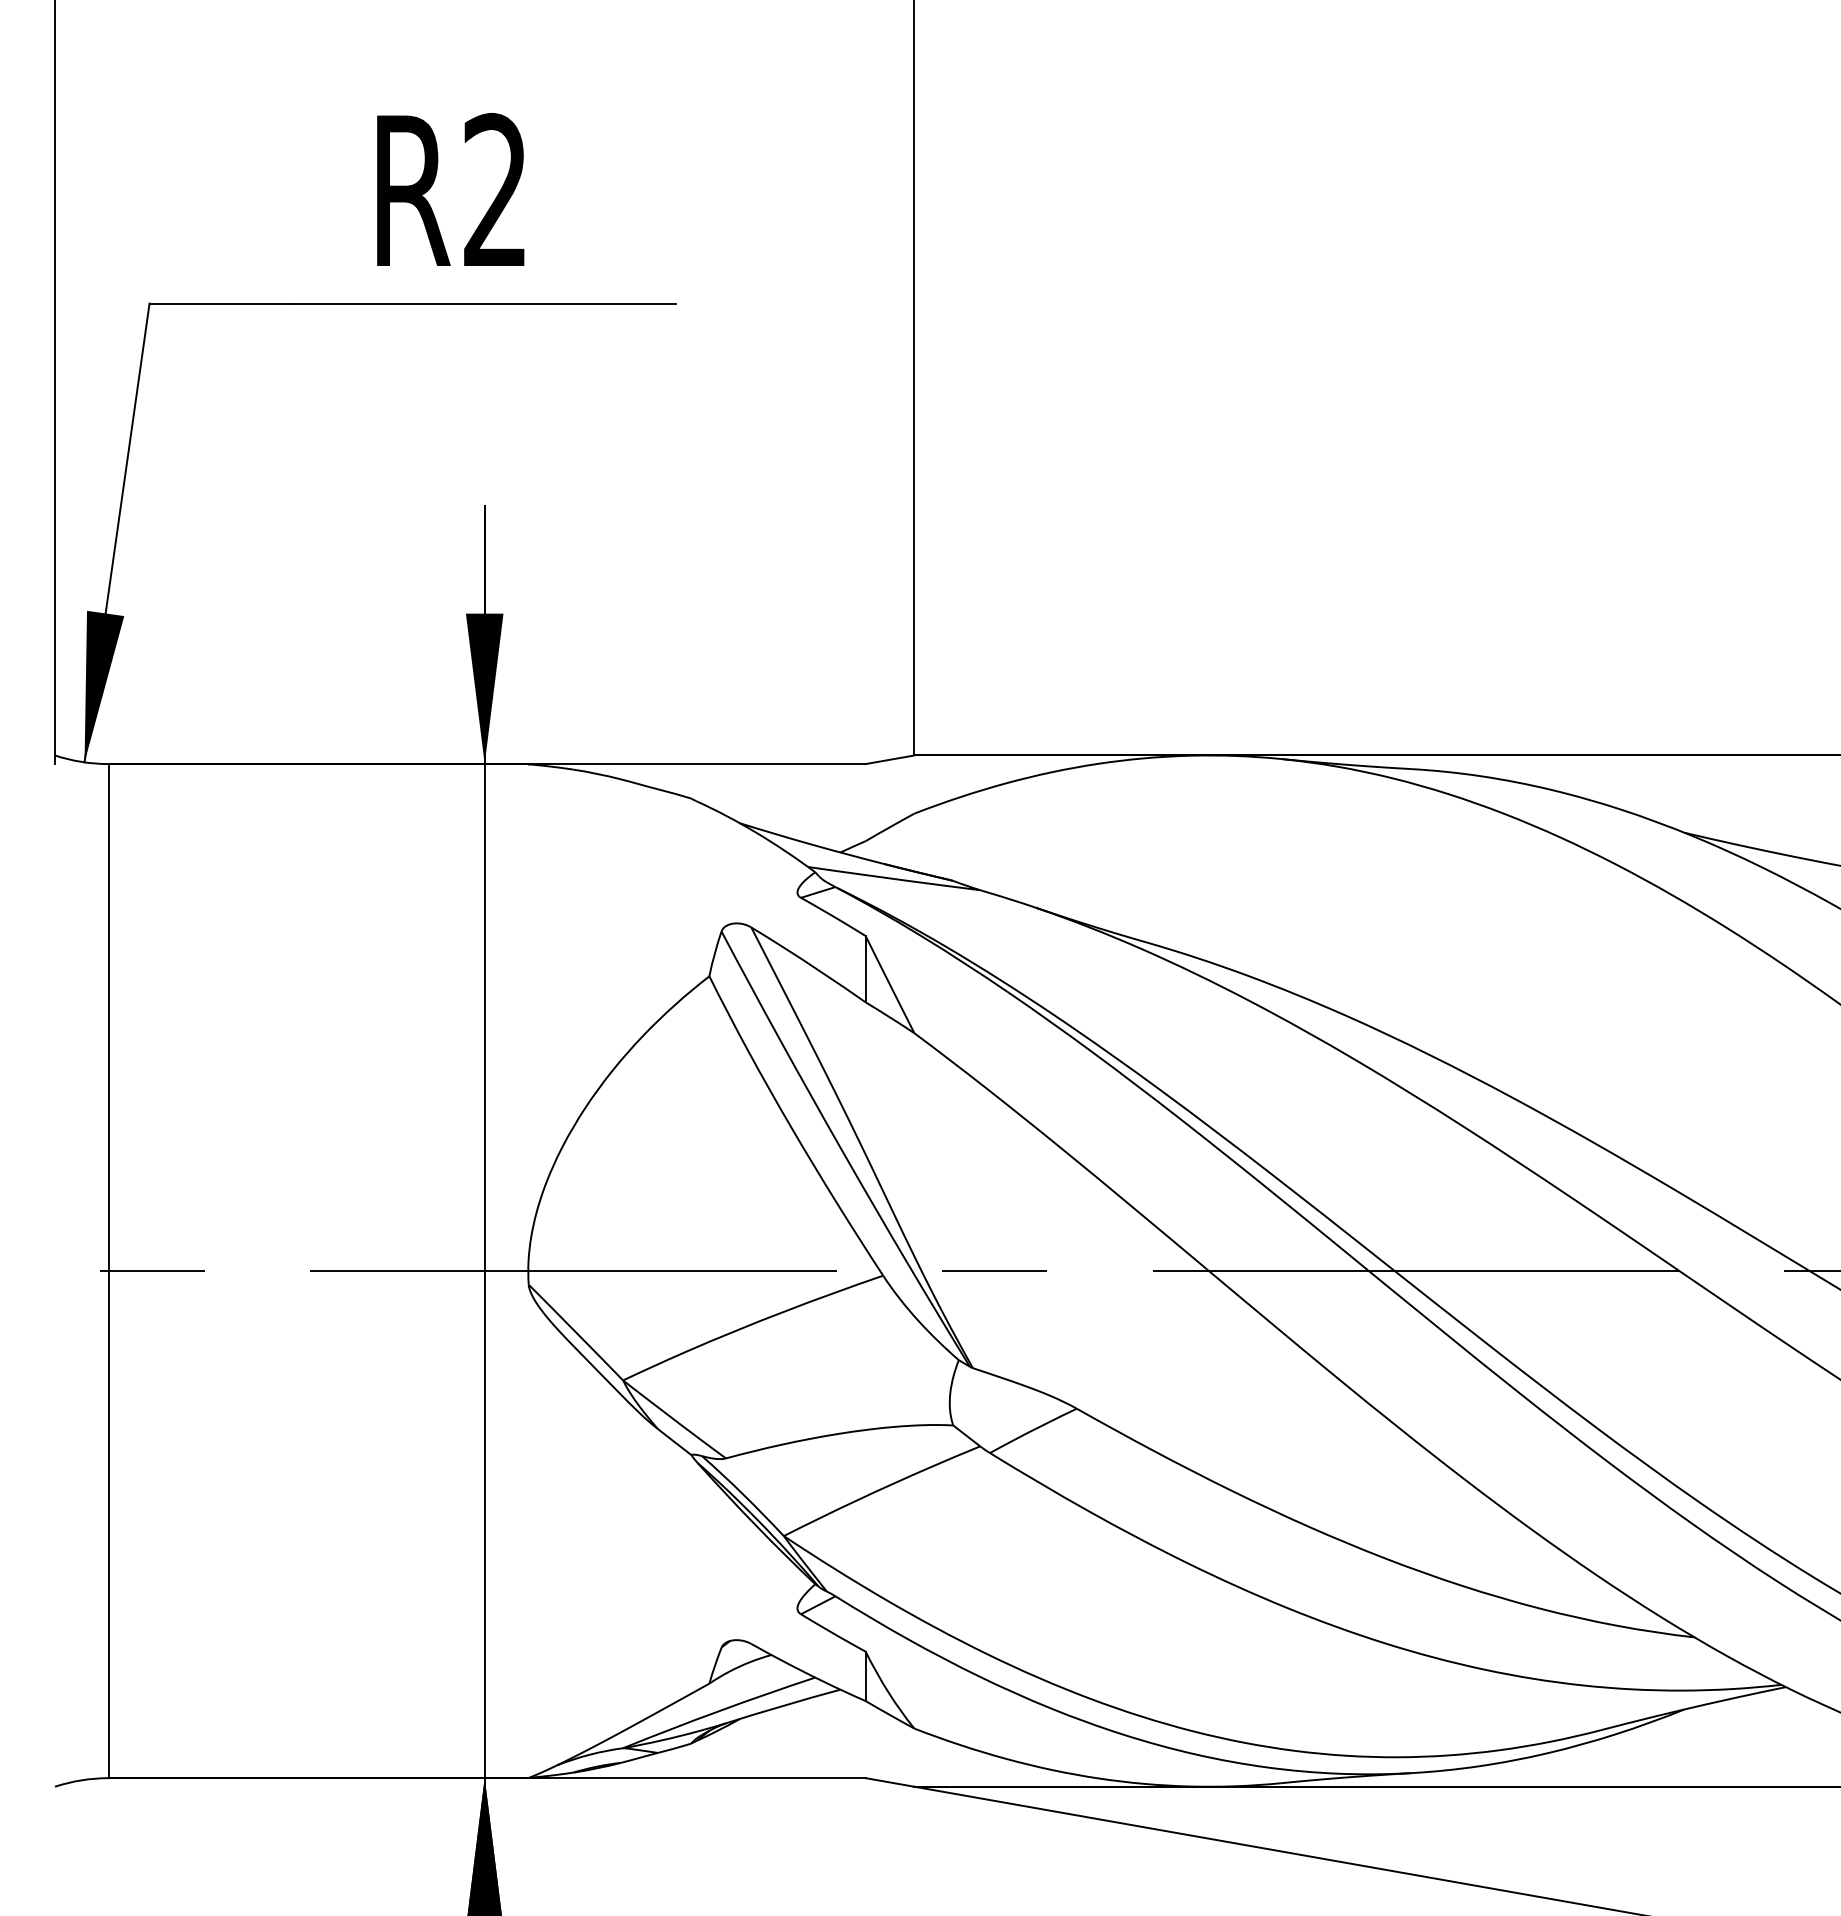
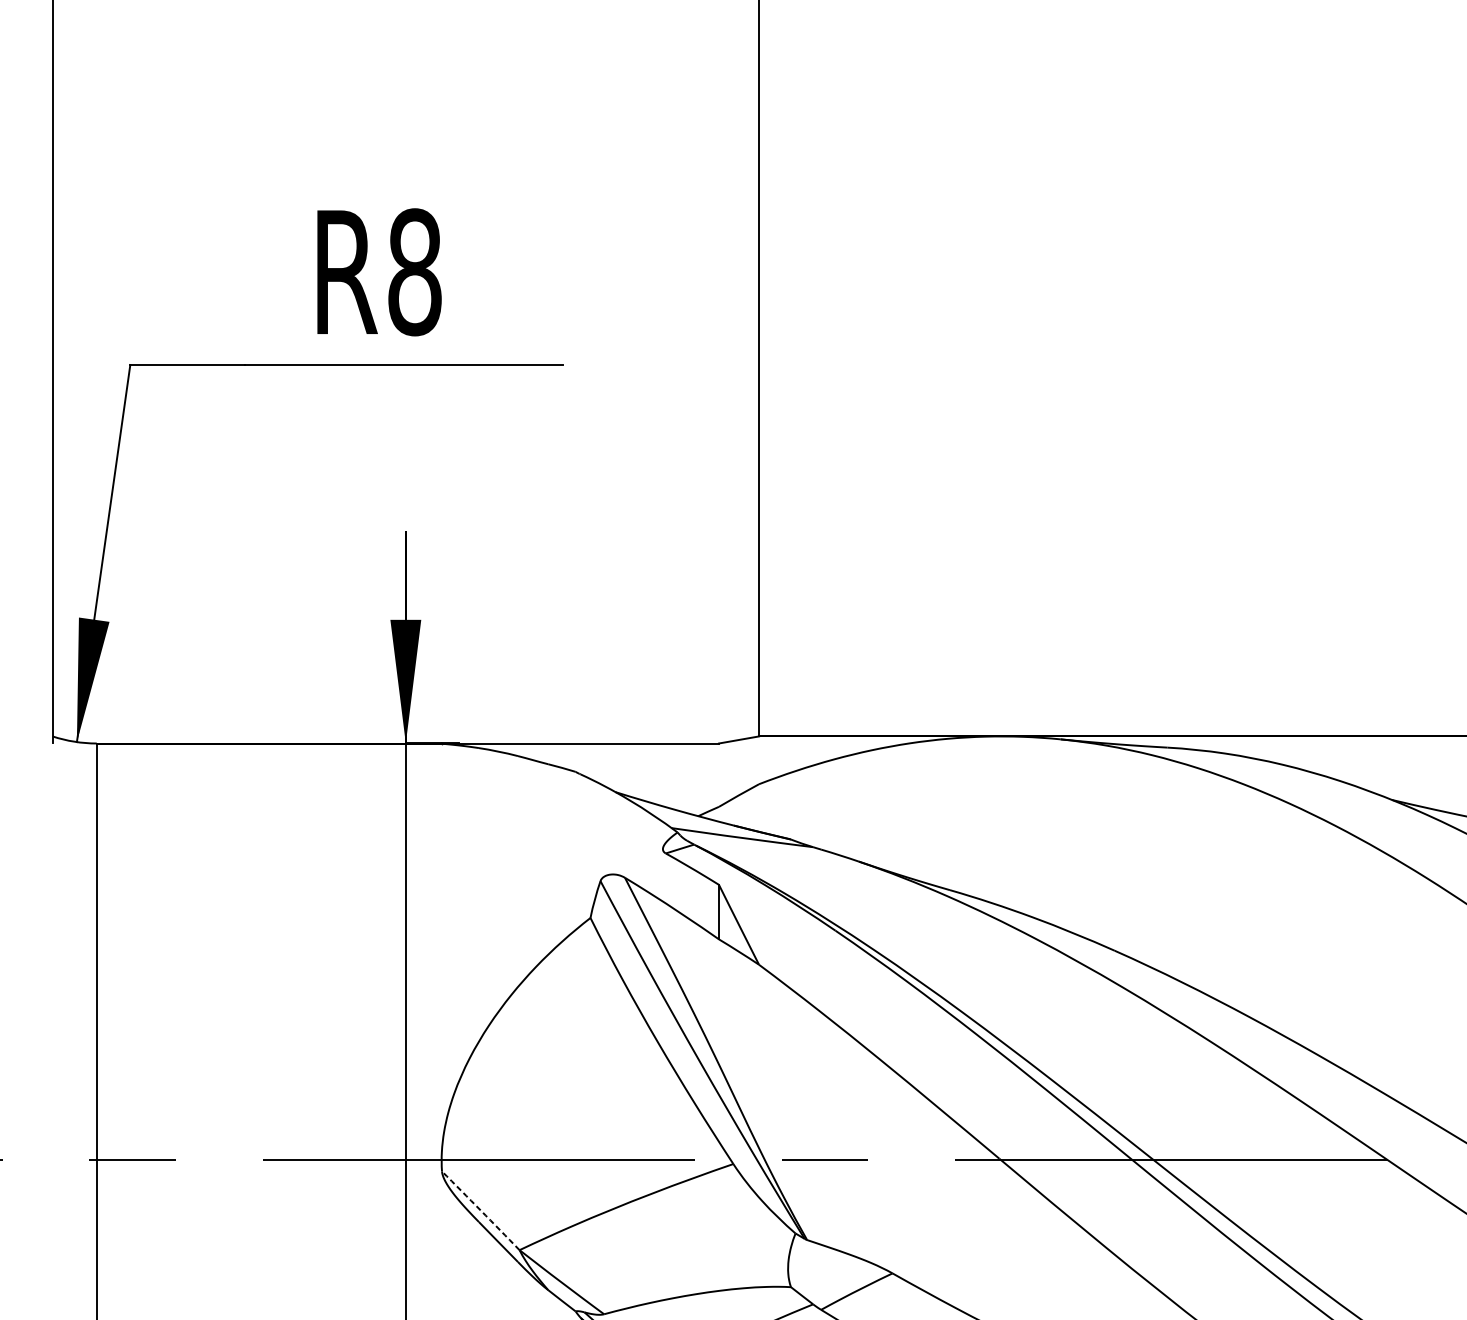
text: (495, 190) -> (414, 272), R2 -> R8
arc: (576, 1332) -> (481, 1210), solid -> dashed

